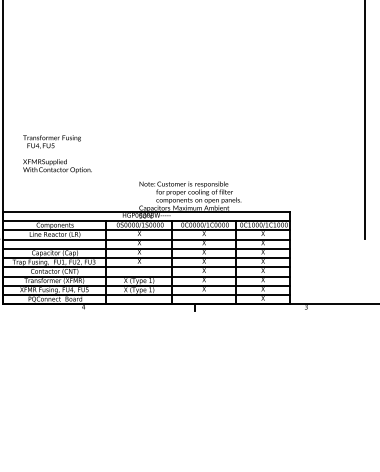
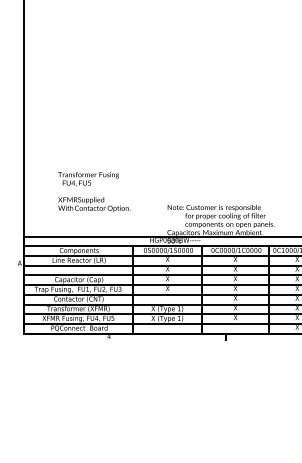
text: (57, 154) -> (94, 192), moved

